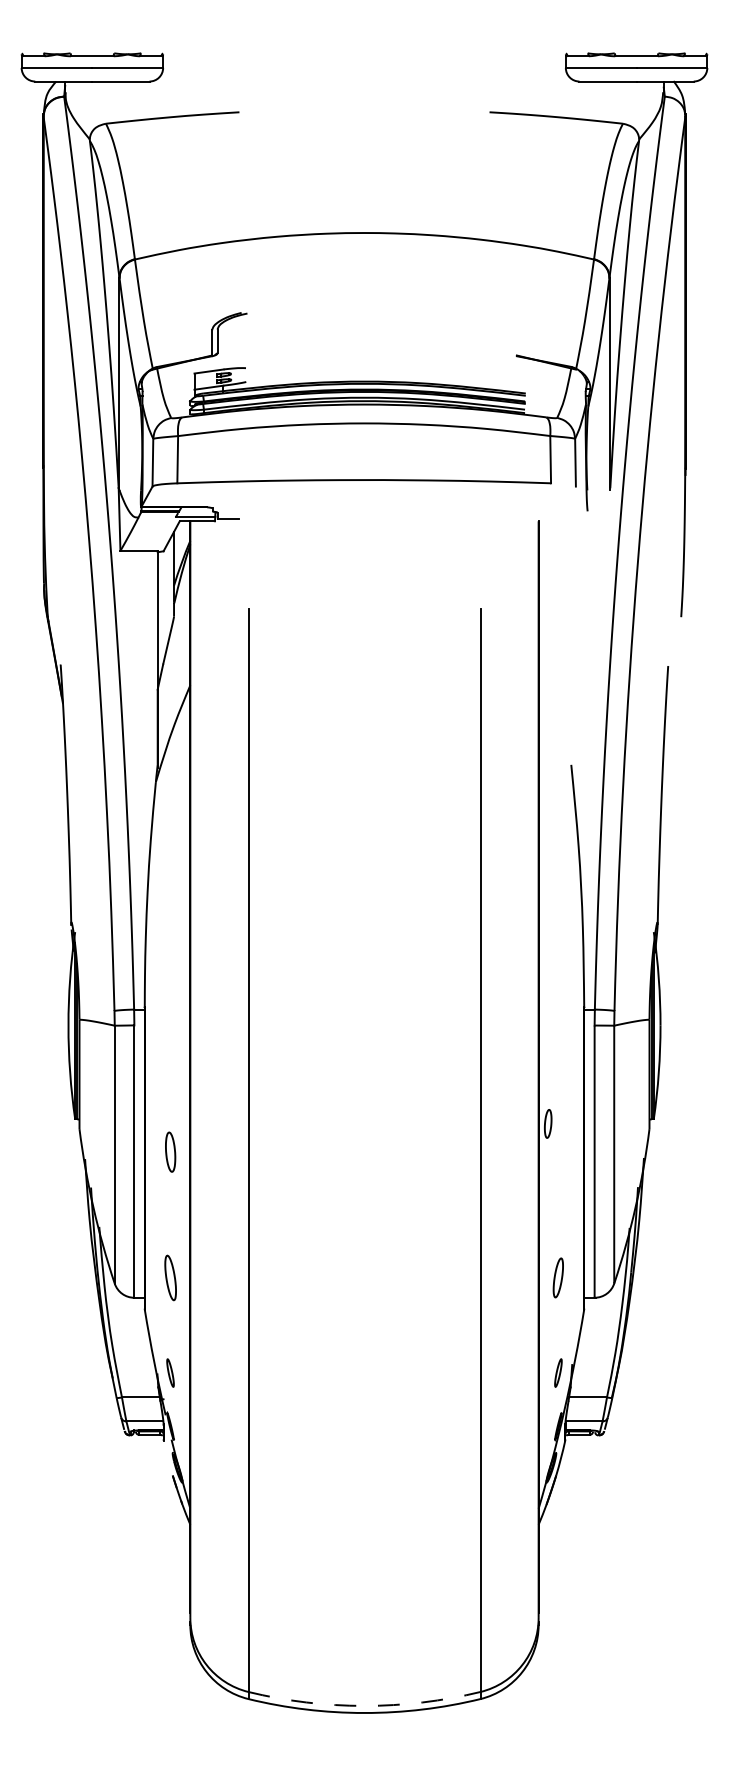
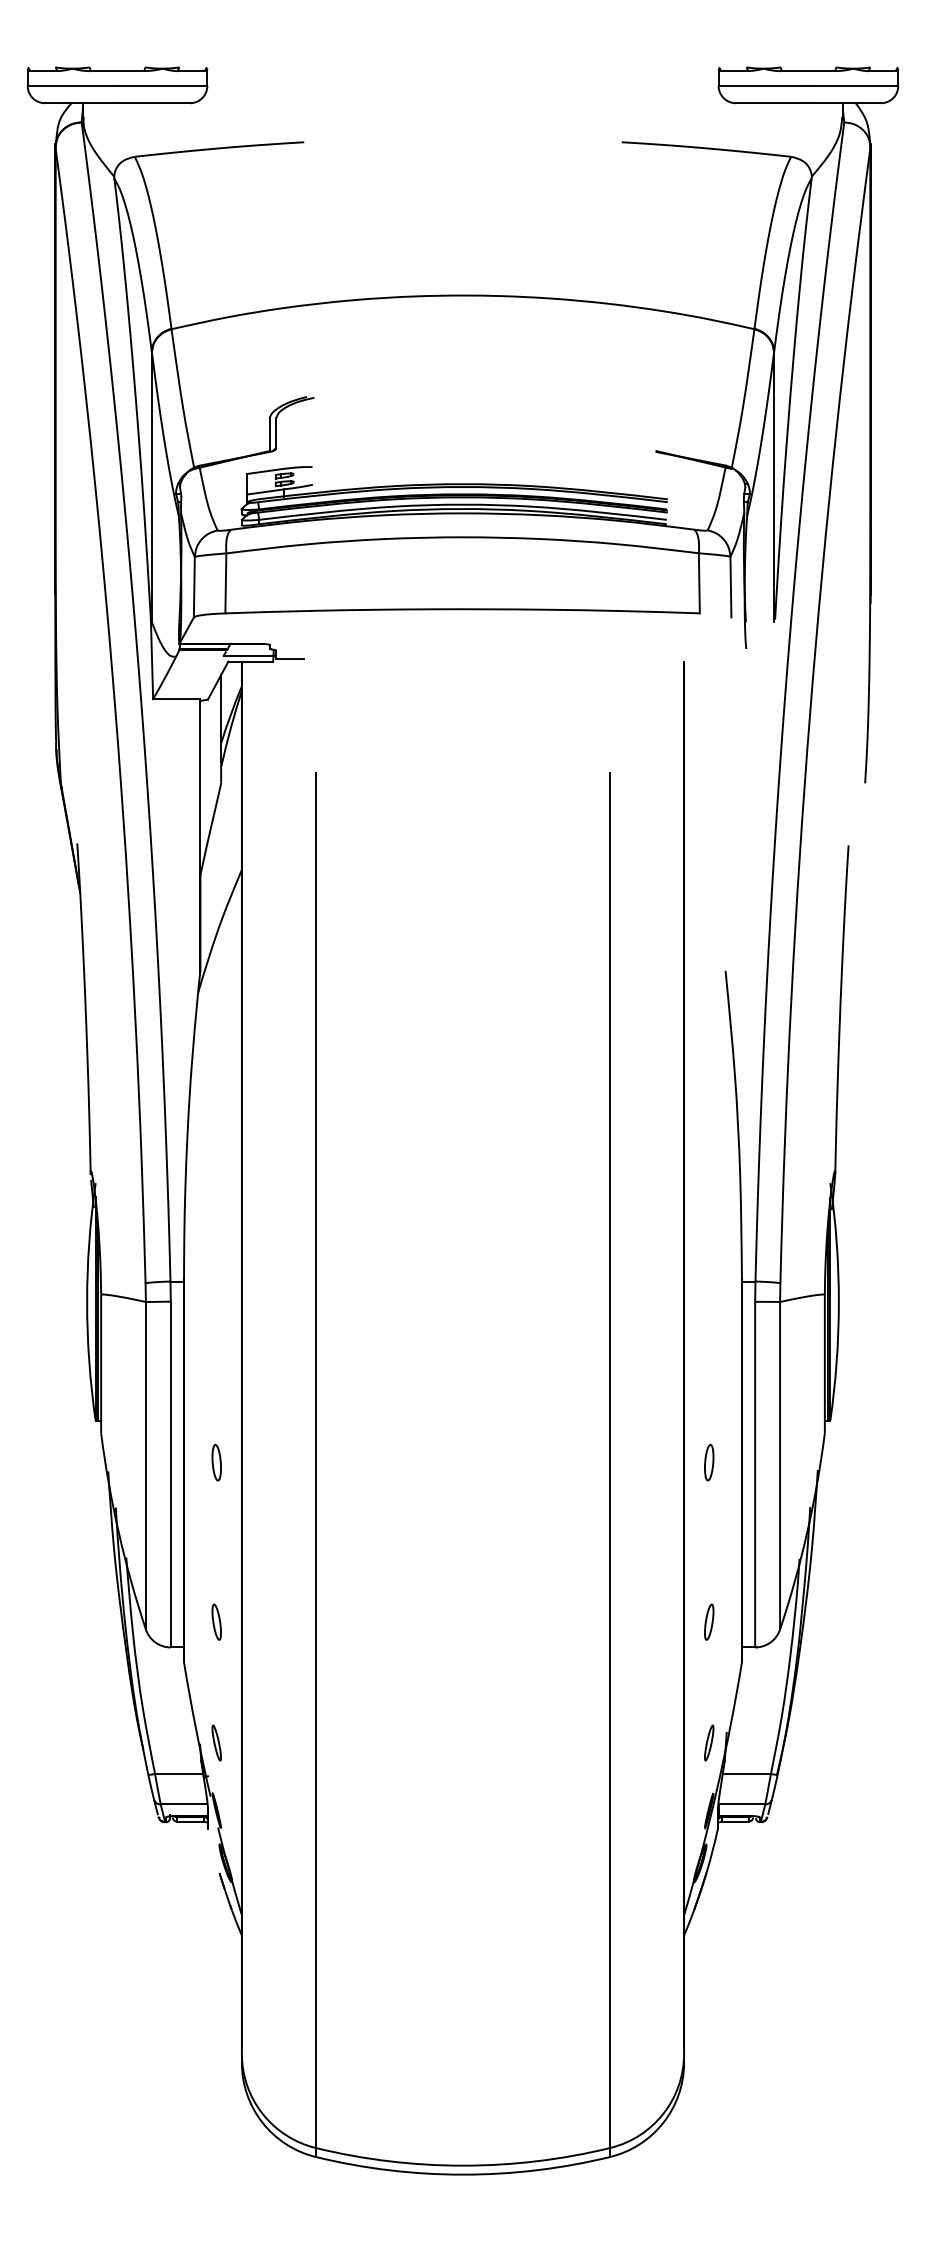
part: (548, 1123) -> (709, 1462), moved
part: (170, 1152) -> (216, 1462), size x0.71
part: (170, 1277) -> (216, 1621), size x0.62
part: (558, 1277) -> (709, 1621), size x0.71
arc: (364, 1705) -> (462, 2165), dashed -> solid

